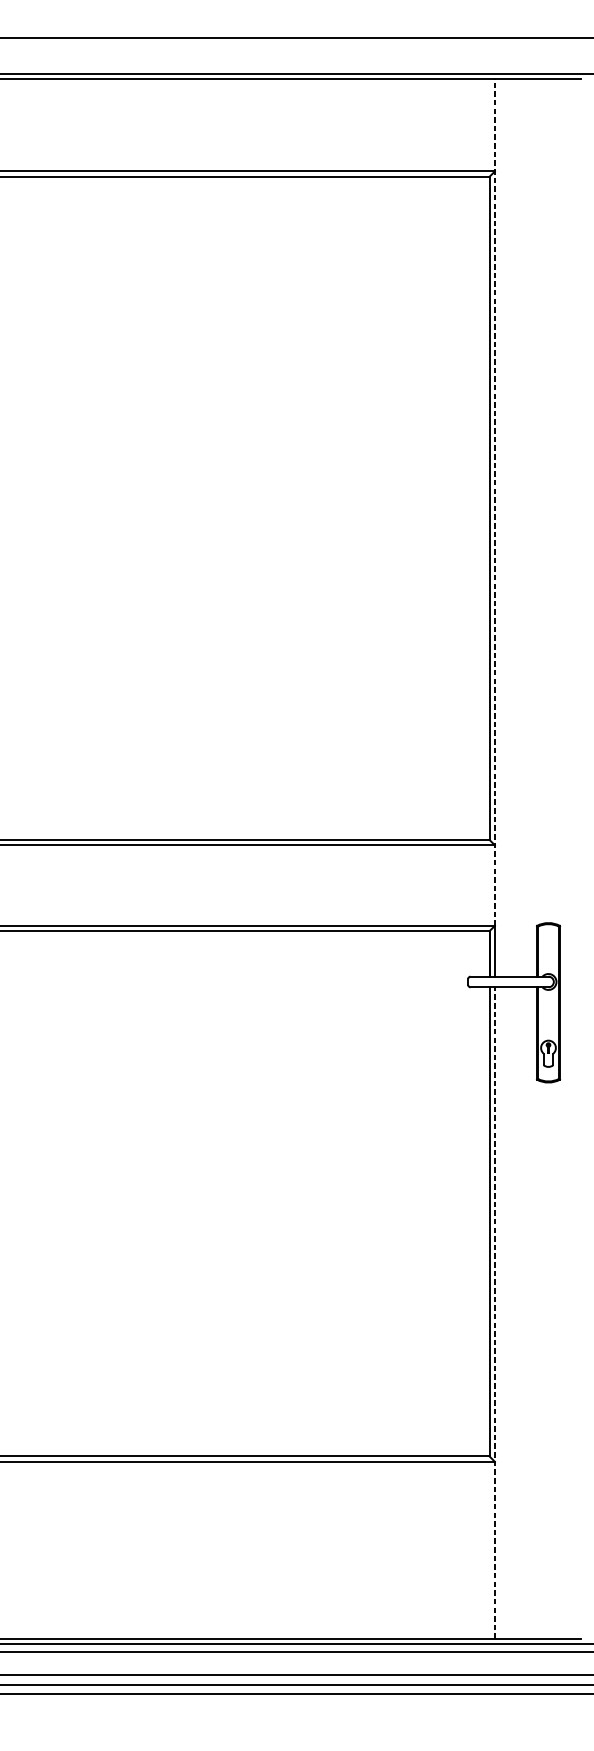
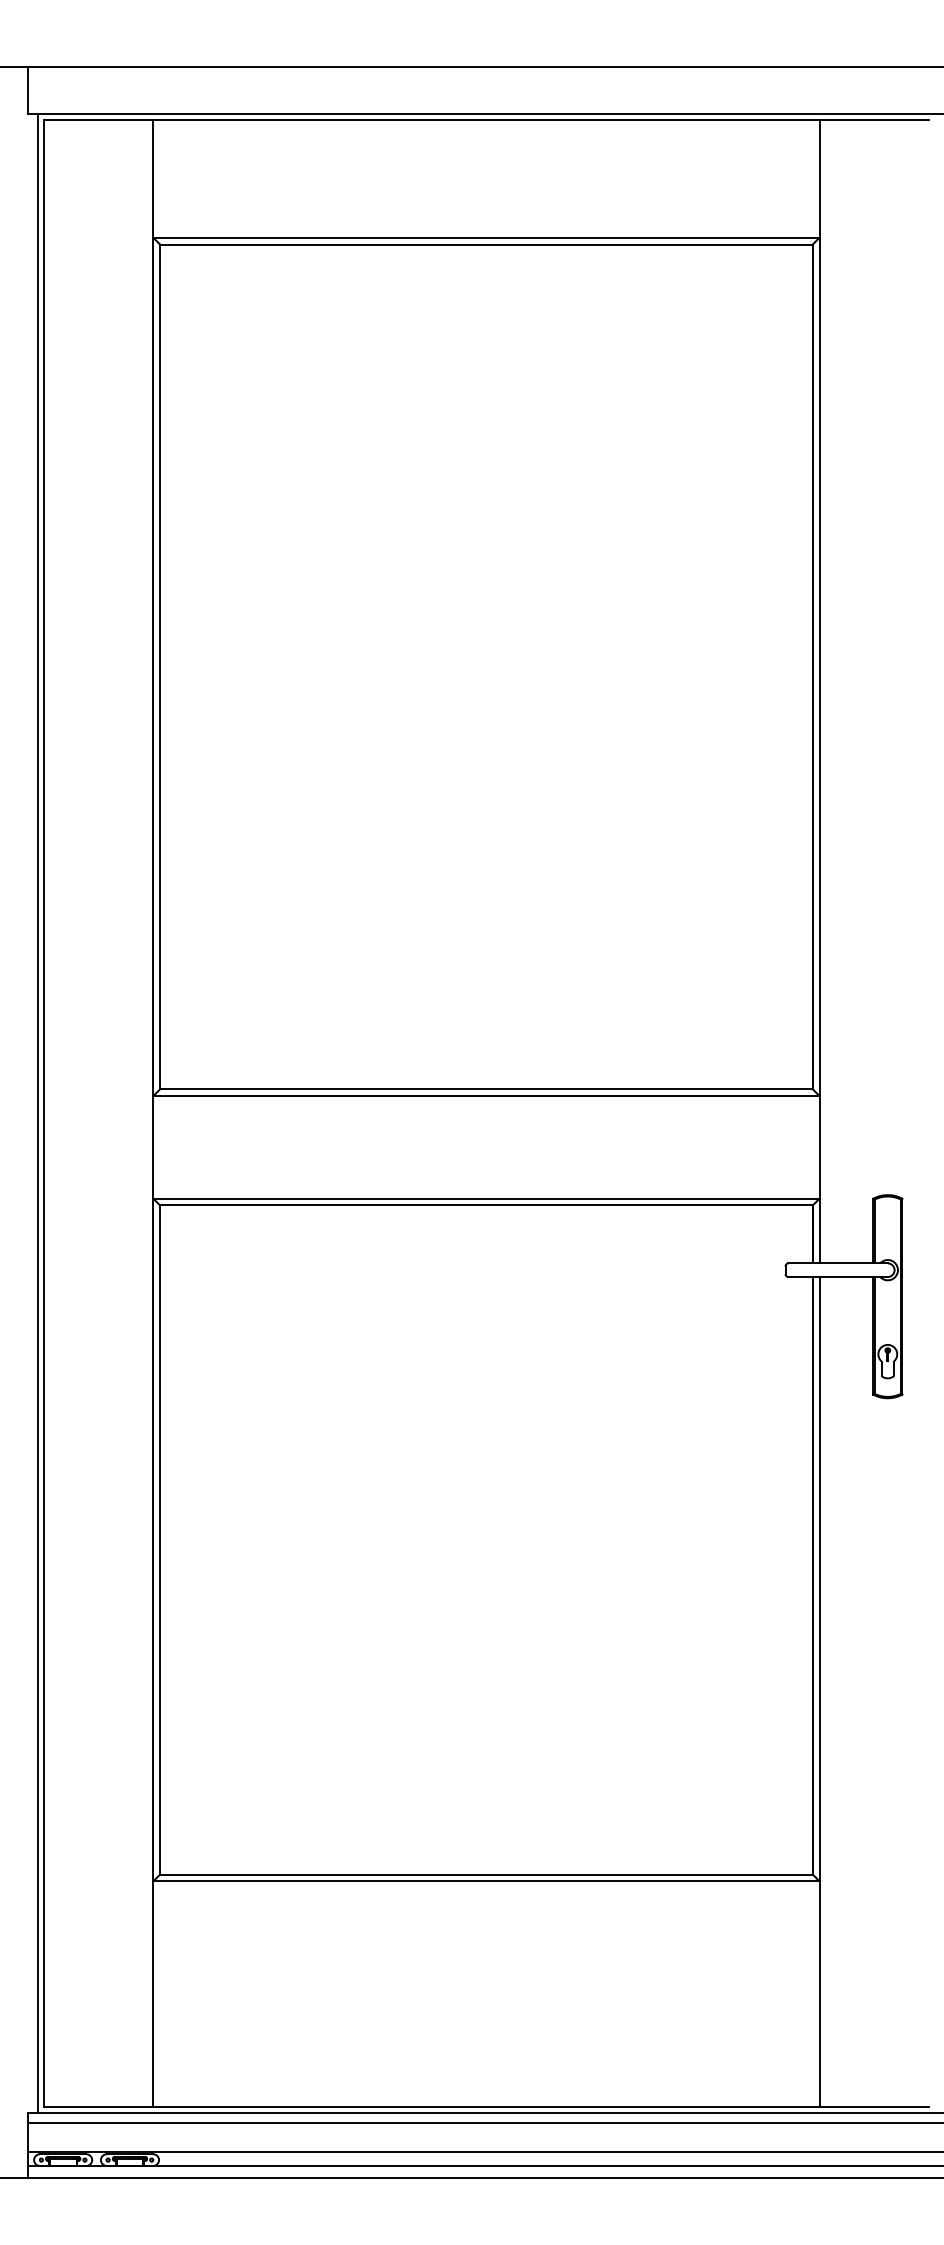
line: (494, 502) -> (819, 659), dashed -> solid
line: (494, 1312) -> (819, 1691), dashed -> solid

